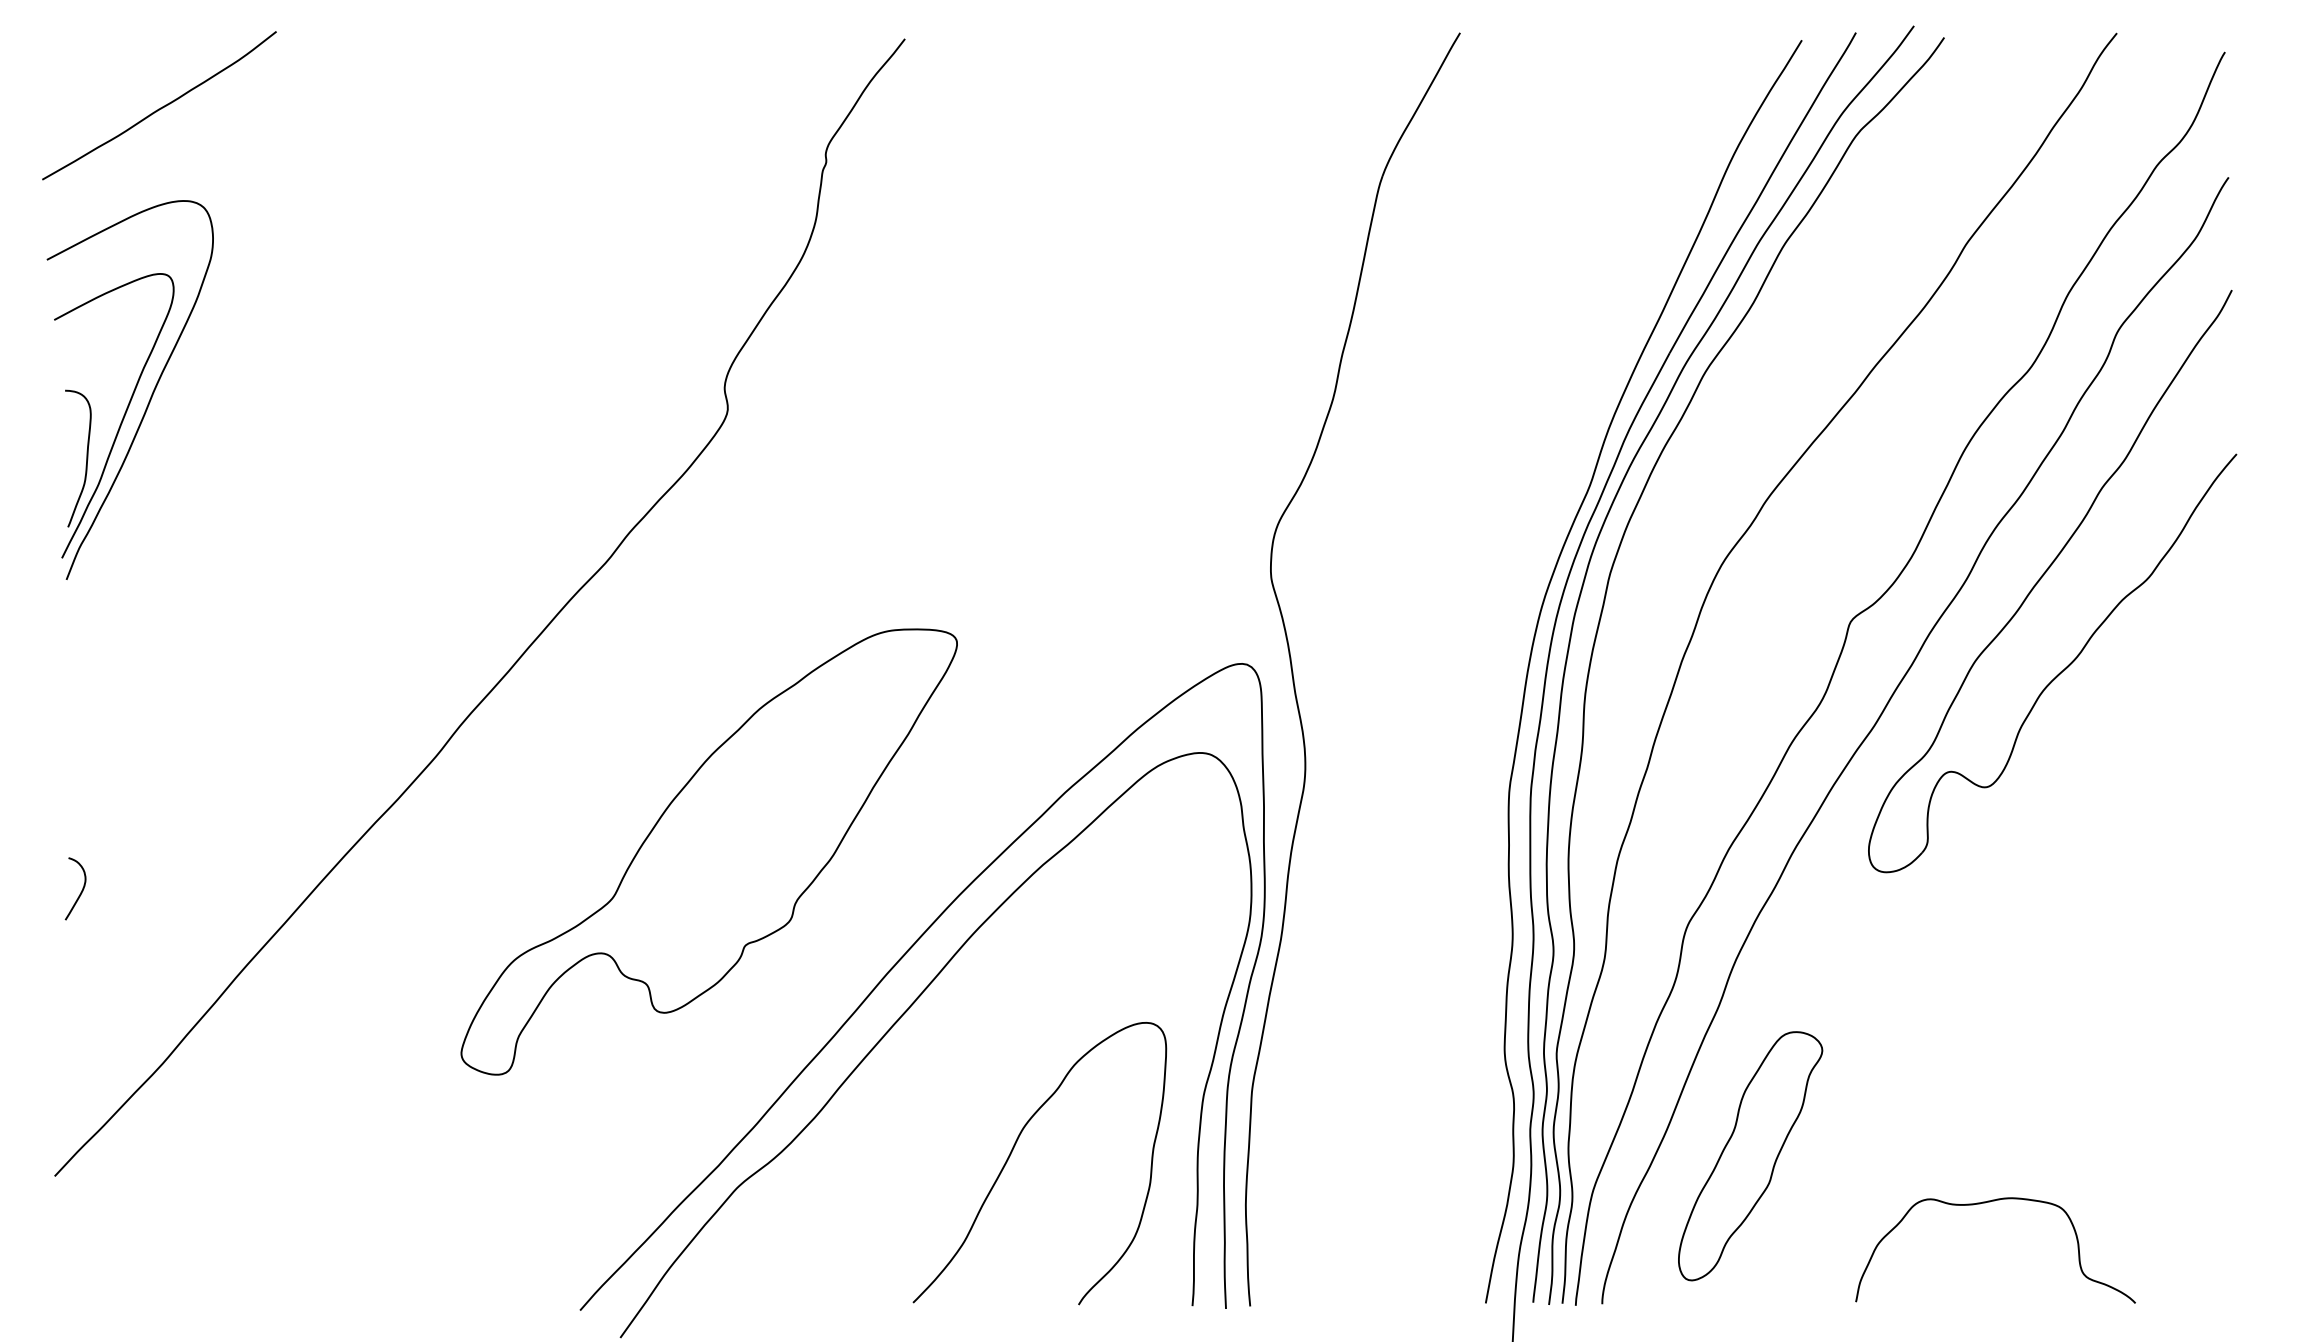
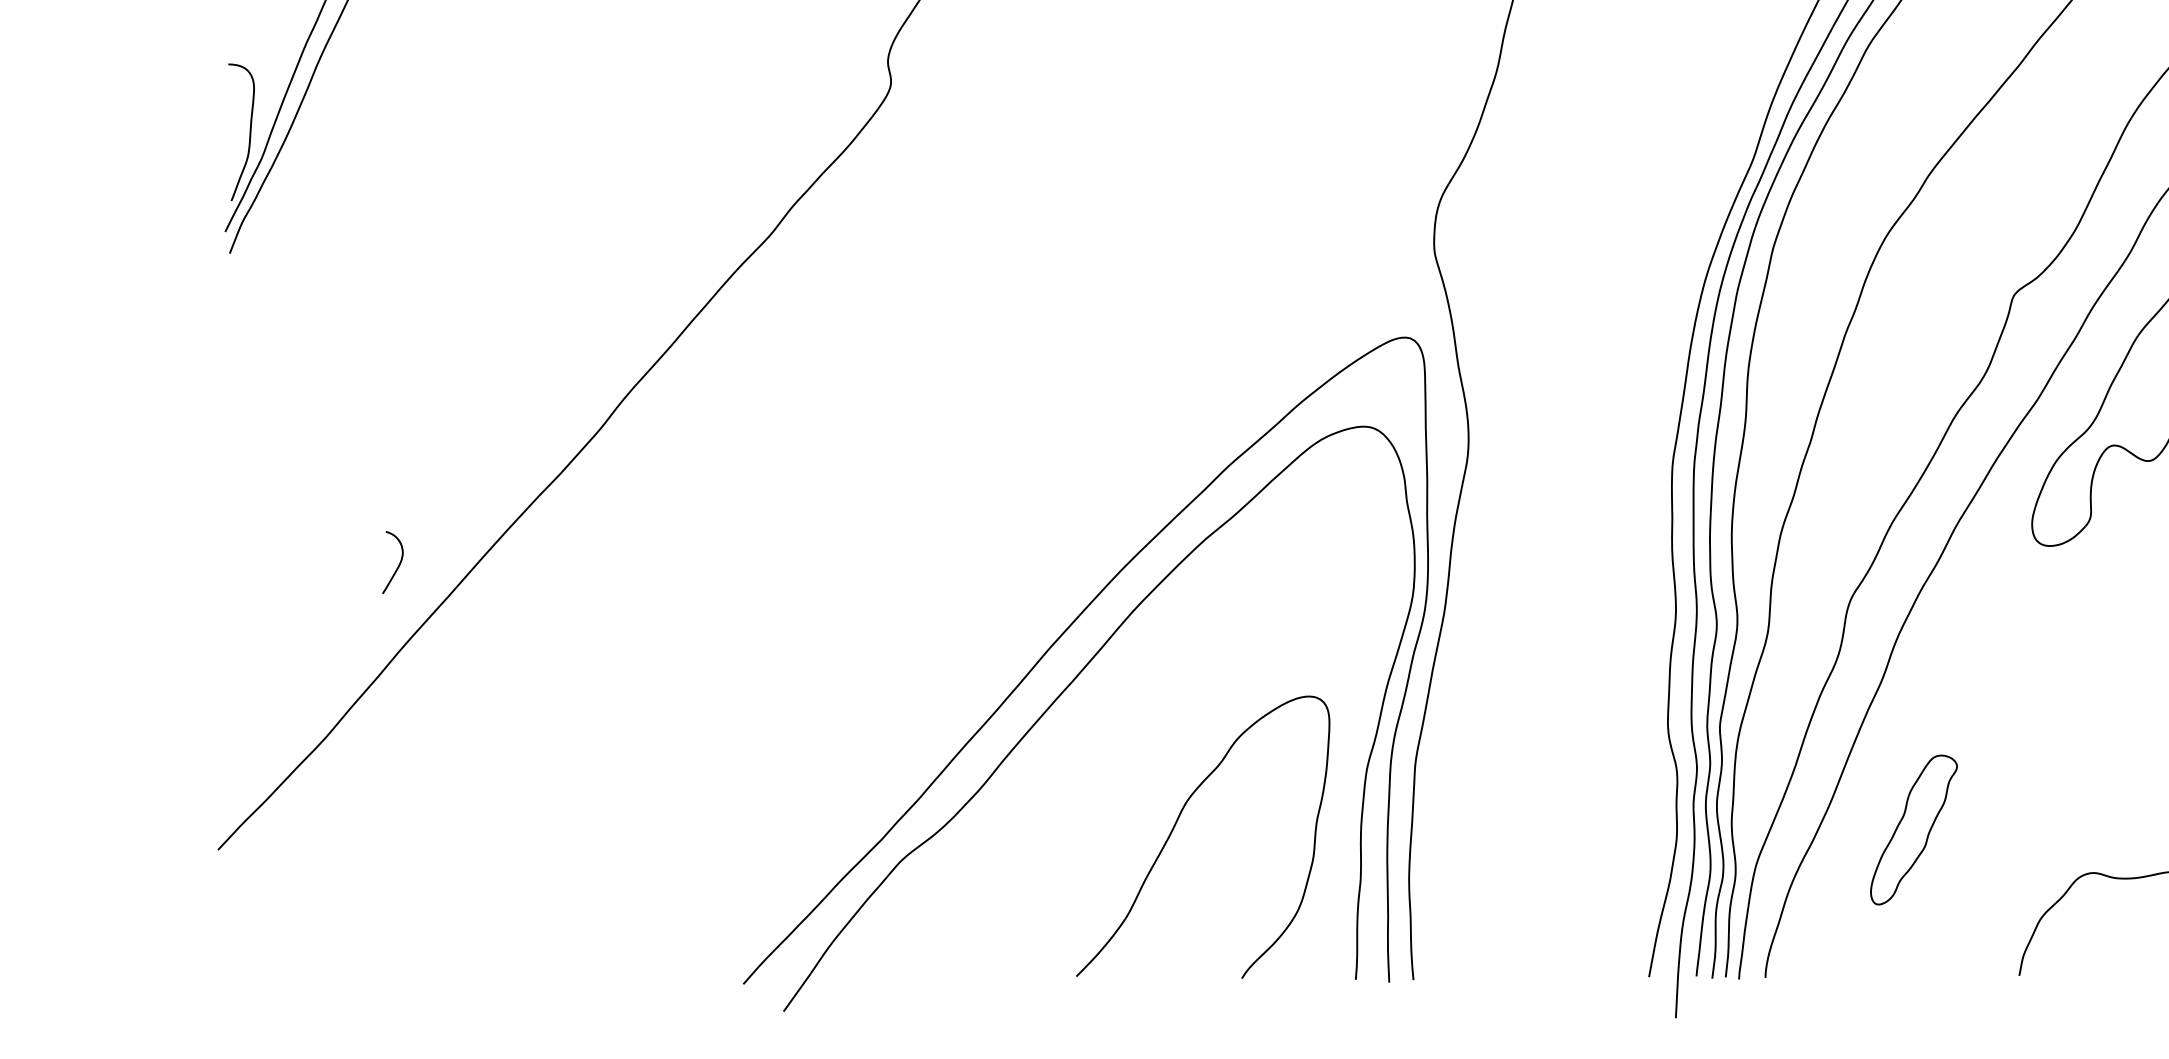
part: (708, 851) -> (871, 525), removed
curve: (81, 890) -> (398, 564), moved
part: (1750, 1156) -> (1913, 830), size x0.6

